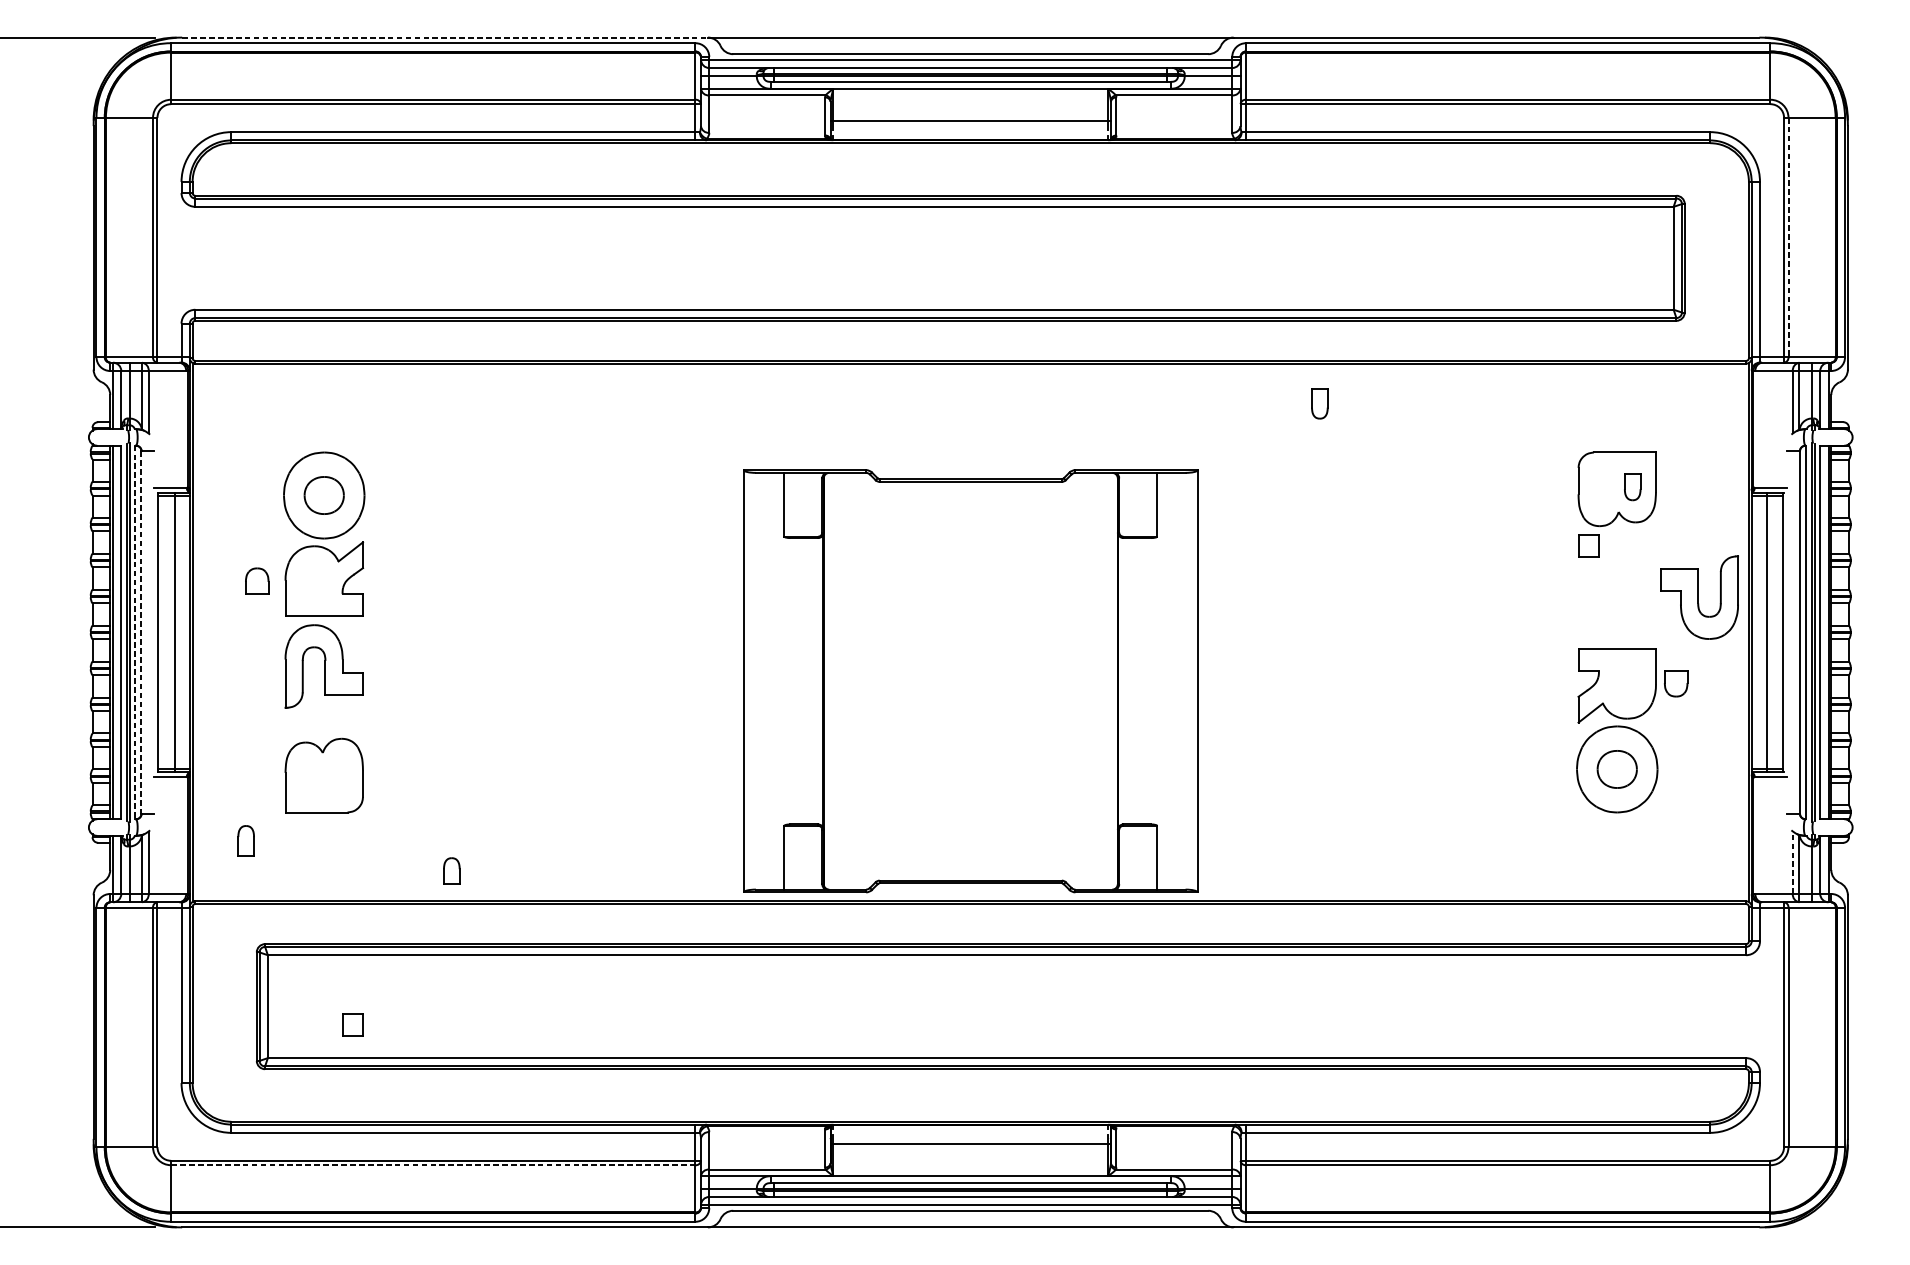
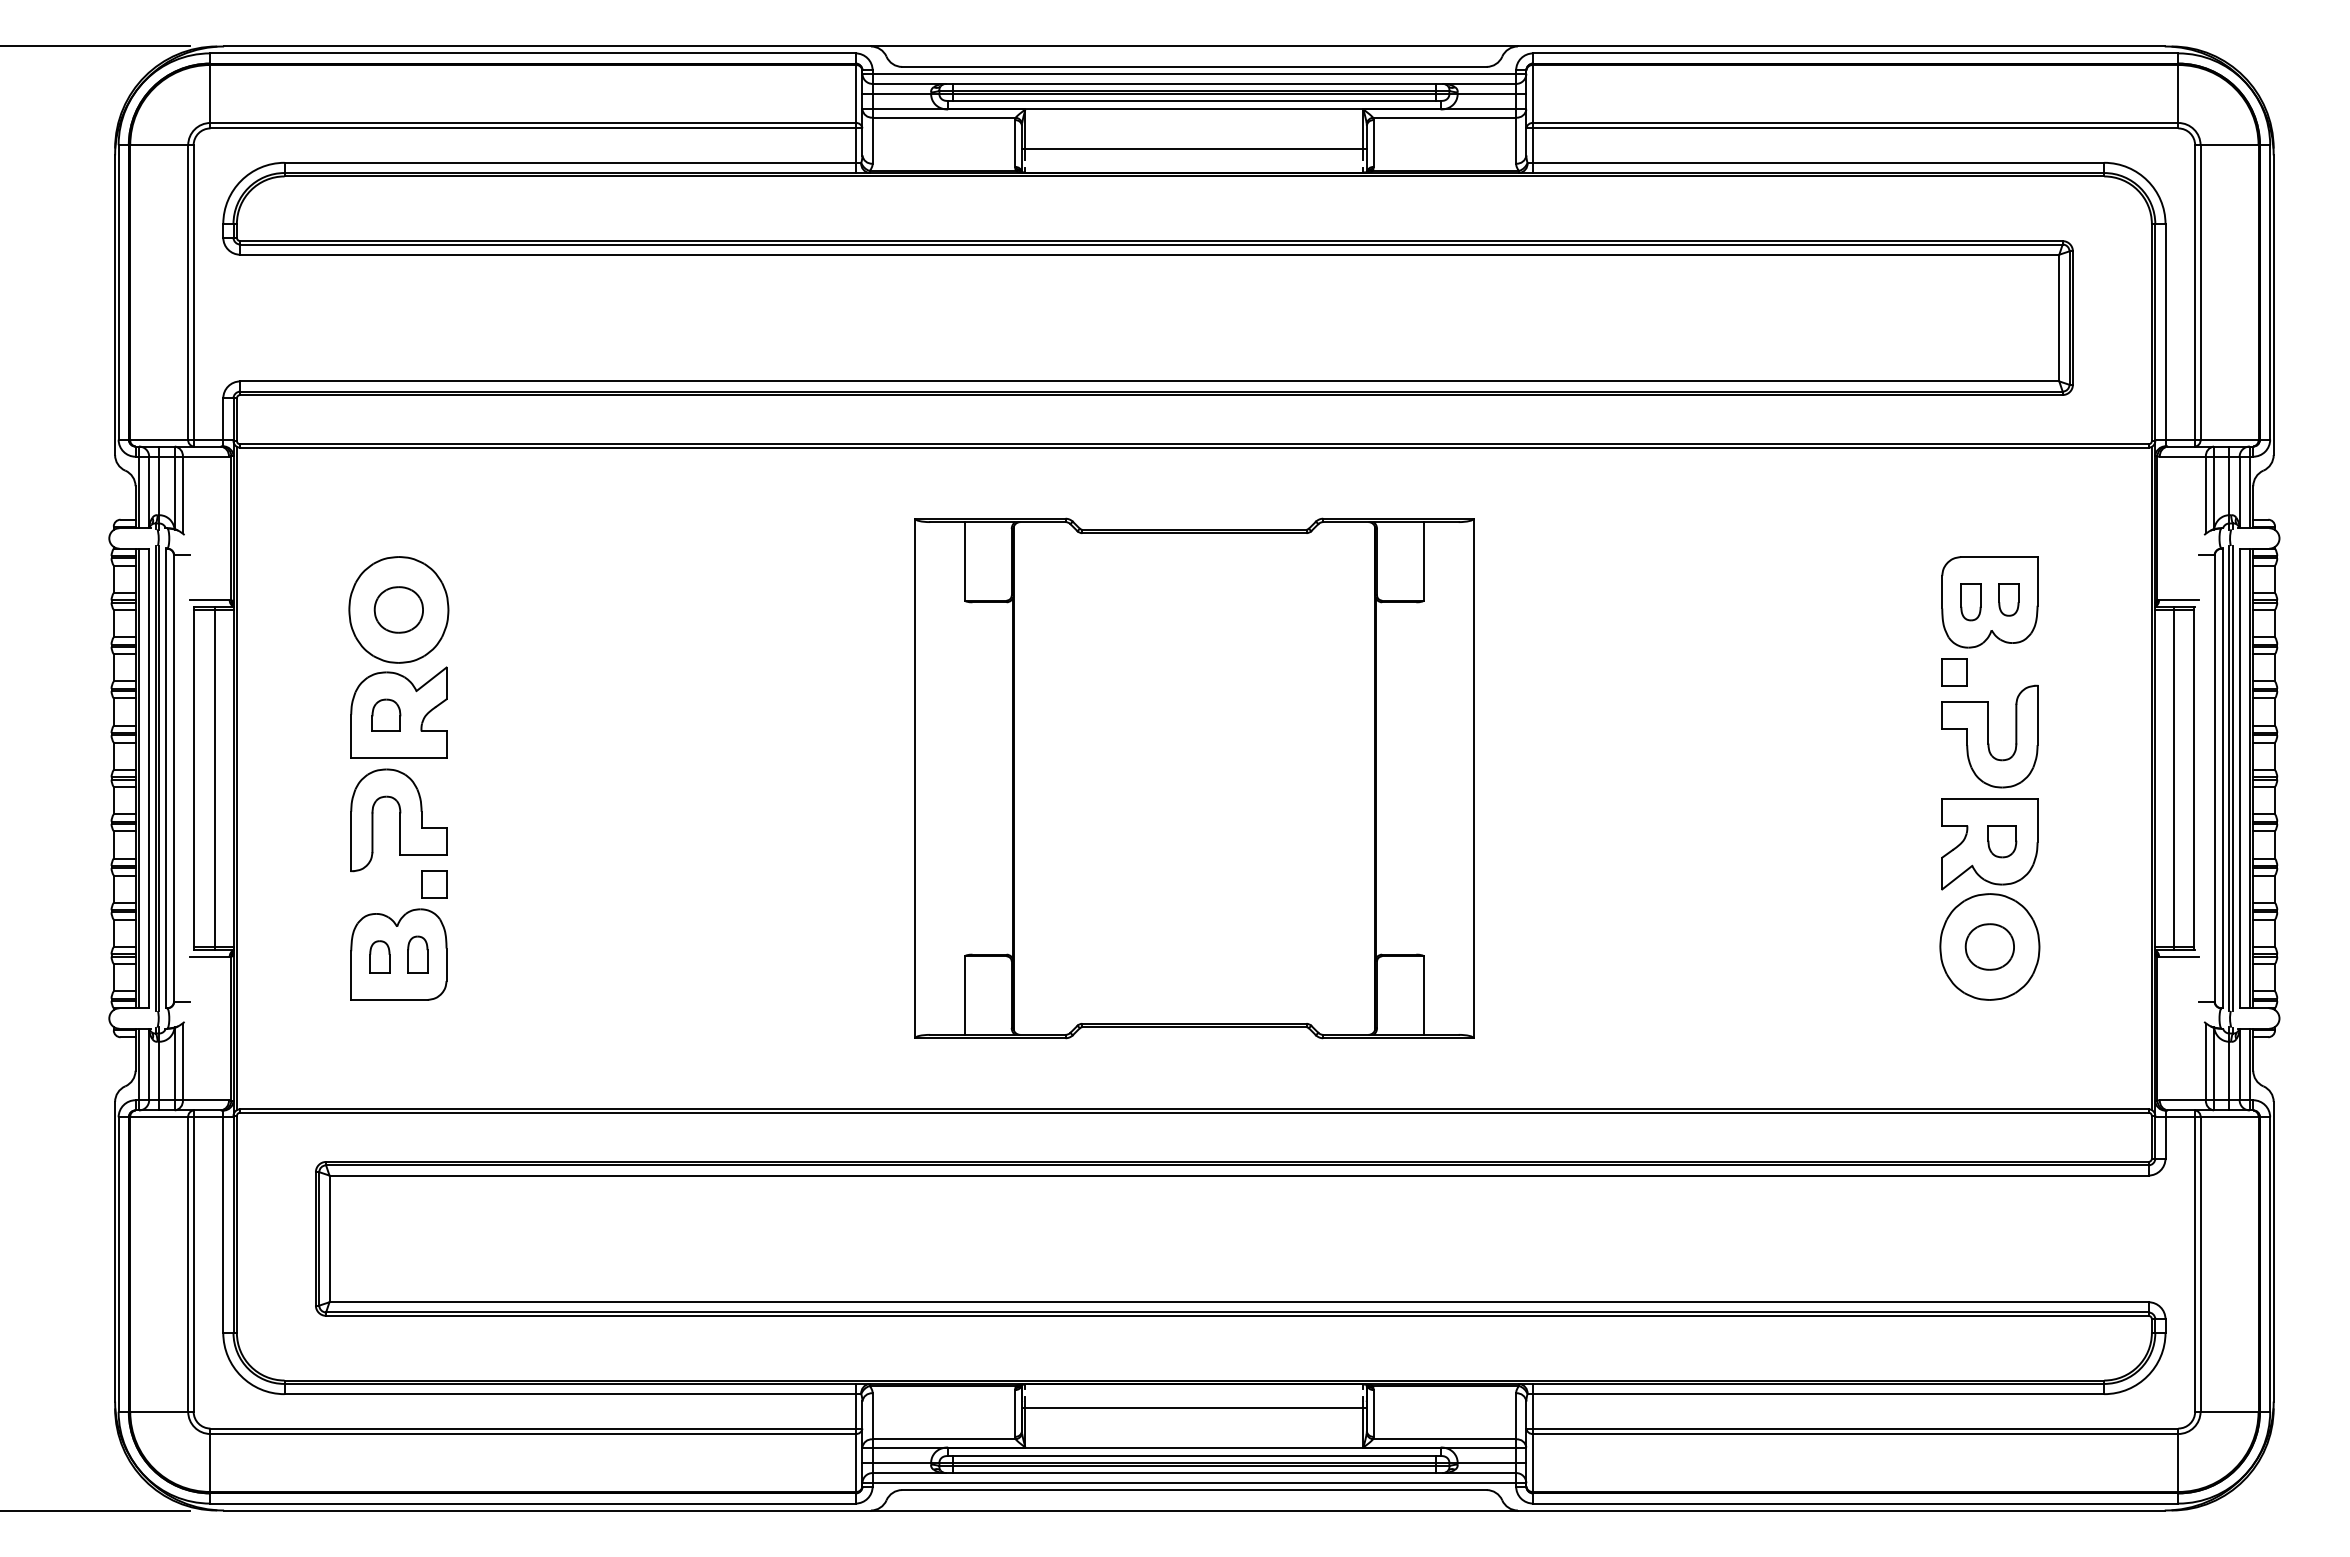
line: (445, 37) -> (548, 46), dashed -> solid
line: (1788, 237) -> (2200, 292), dashed -> solid
part: (1319, 404) -> (1970, 602), moved
part: (257, 580) -> (386, 714), moved
part: (1699, 597) -> (1989, 736), moved
line: (135, 632) -> (166, 778), dashed -> solid
line: (141, 632) -> (174, 778), dashed -> solid
part: (970, 681) -> (1194, 778), moved
part: (1676, 683) -> (2002, 841), moved
part: (245, 840) -> (417, 954), moved
line: (1792, 862) -> (2205, 1061), dashed -> solid
part: (451, 870) -> (379, 956), moved
part: (353, 1025) -> (434, 884), moved
line: (433, 1165) -> (533, 1434), dashed -> solid

